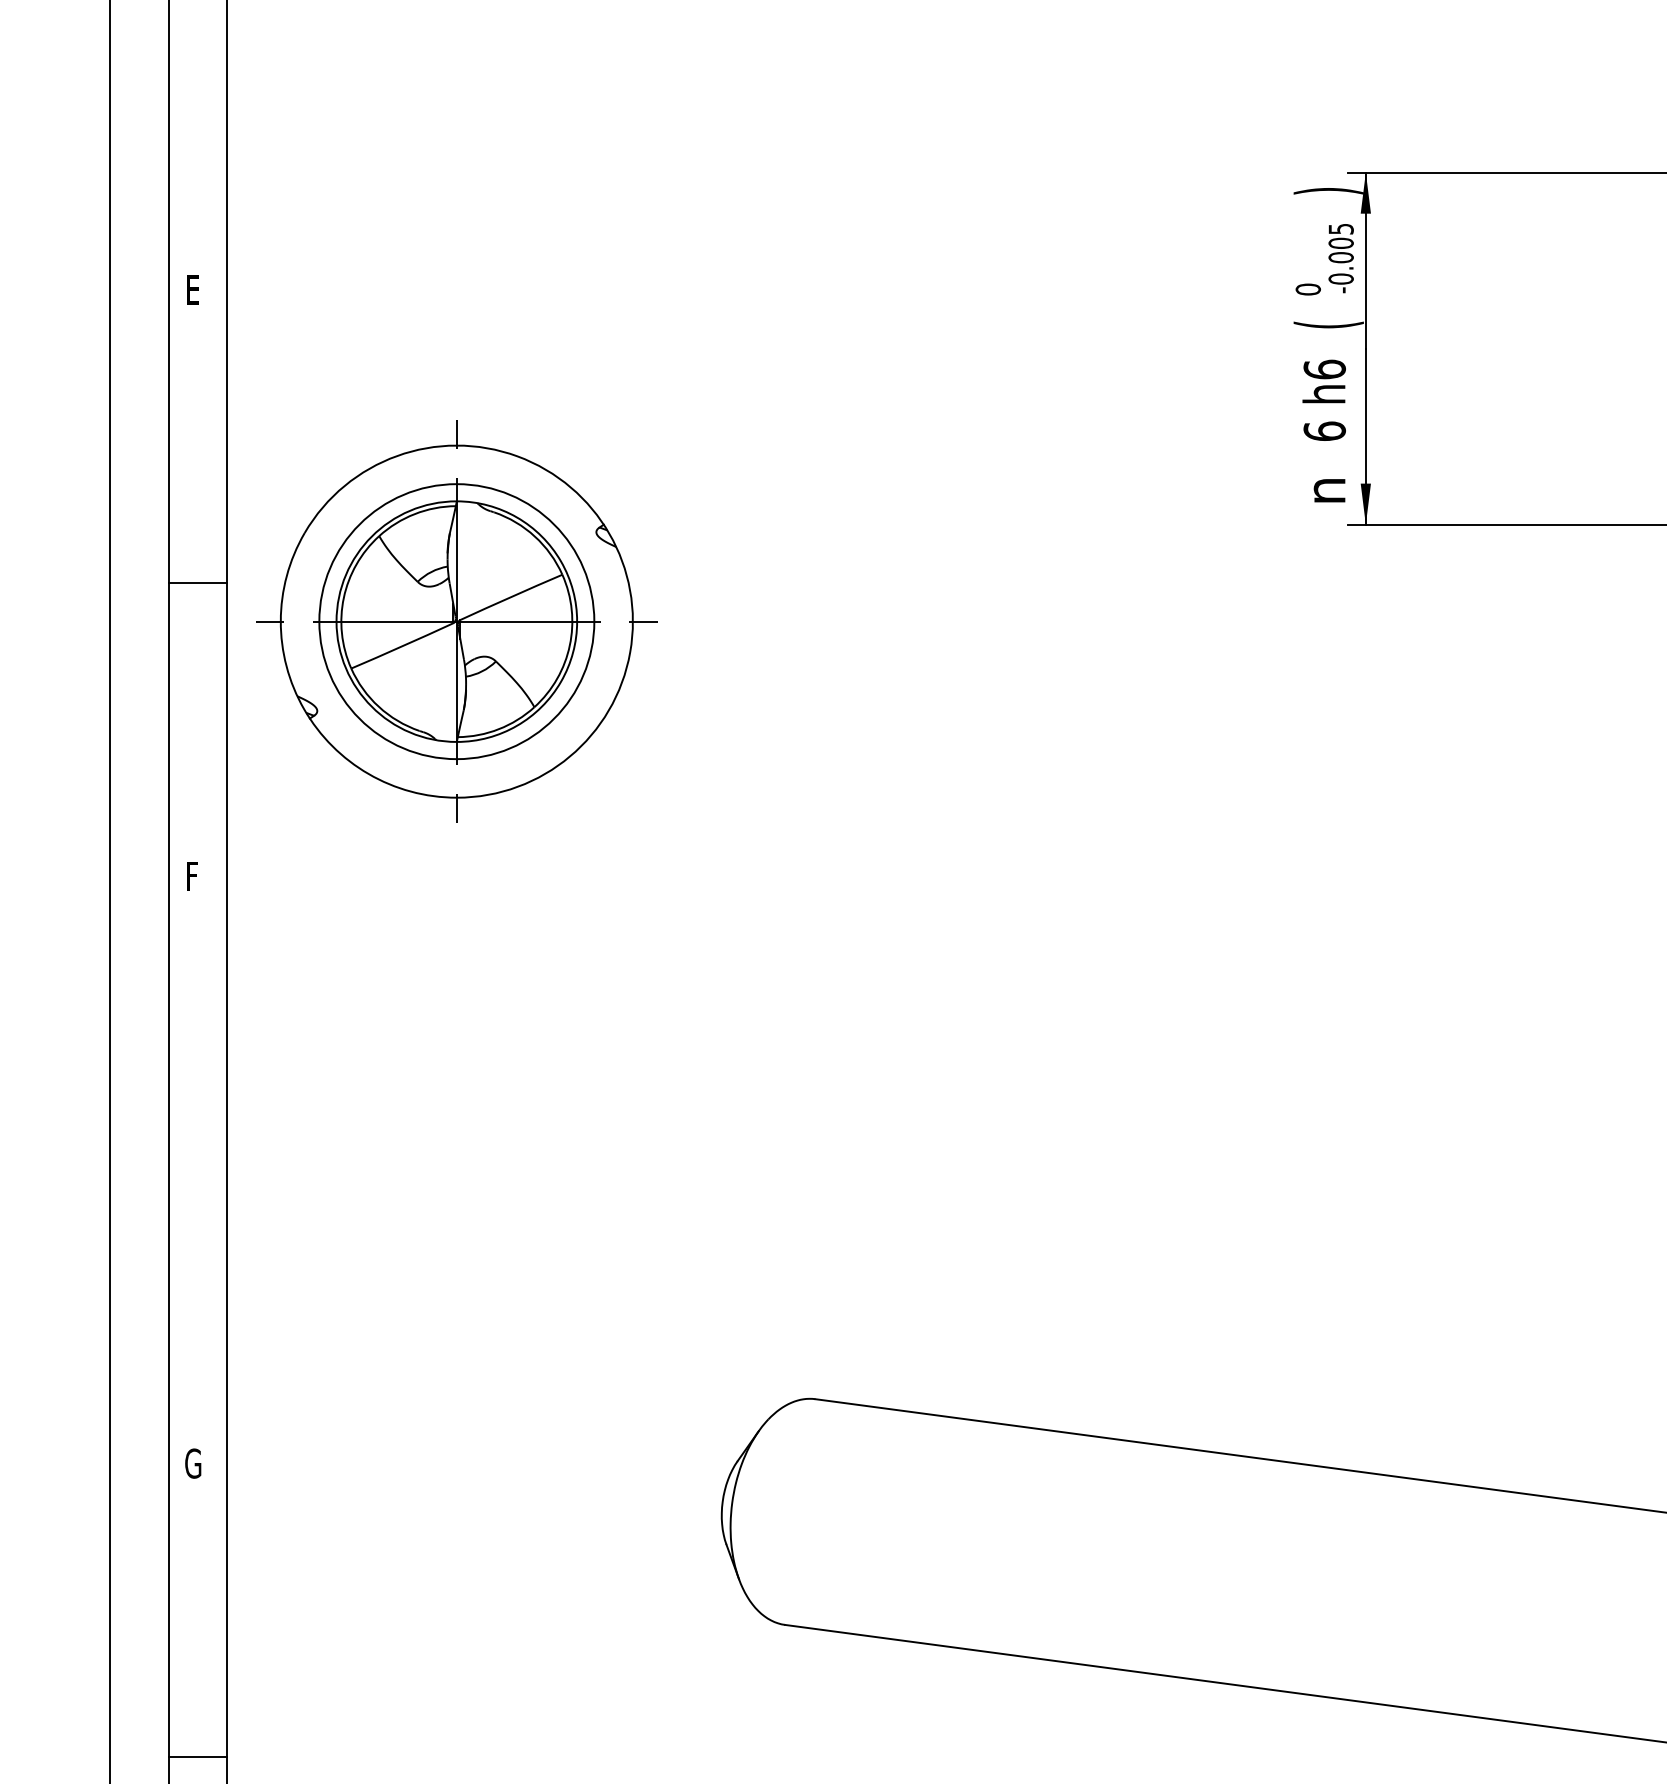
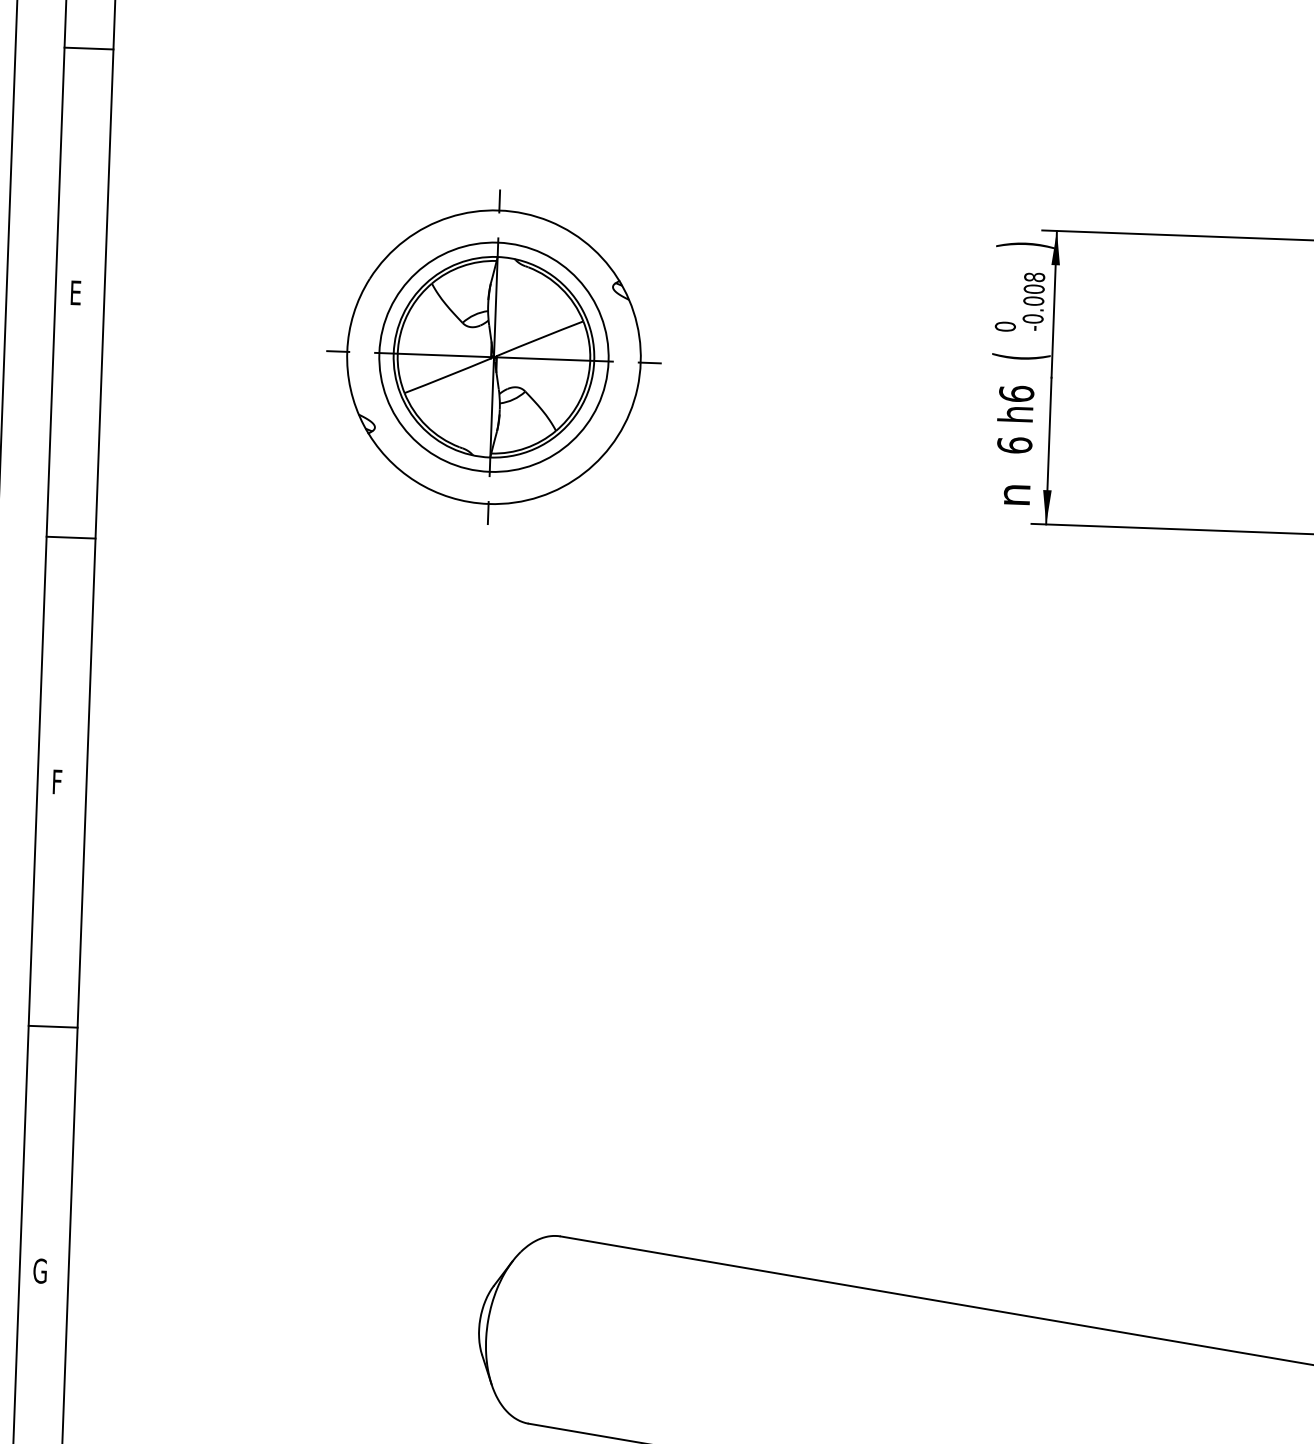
text: (1340, 228) -> (1034, 276), -0.005 -> -0.008
part: (456, 621) -> (493, 357), moved
line: (197, 1170) -> (52, 1026), added

